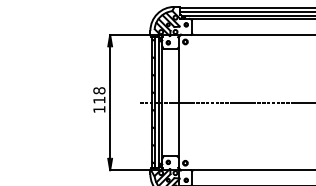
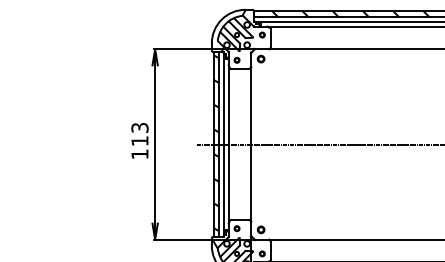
hatch: (248, 9) -> (350, 13), added
text: (99, 90) -> (139, 127), 118 -> 113

